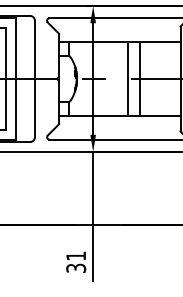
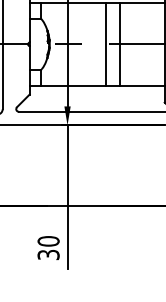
text: (76, 255) -> (48, 240), 31 -> 30

